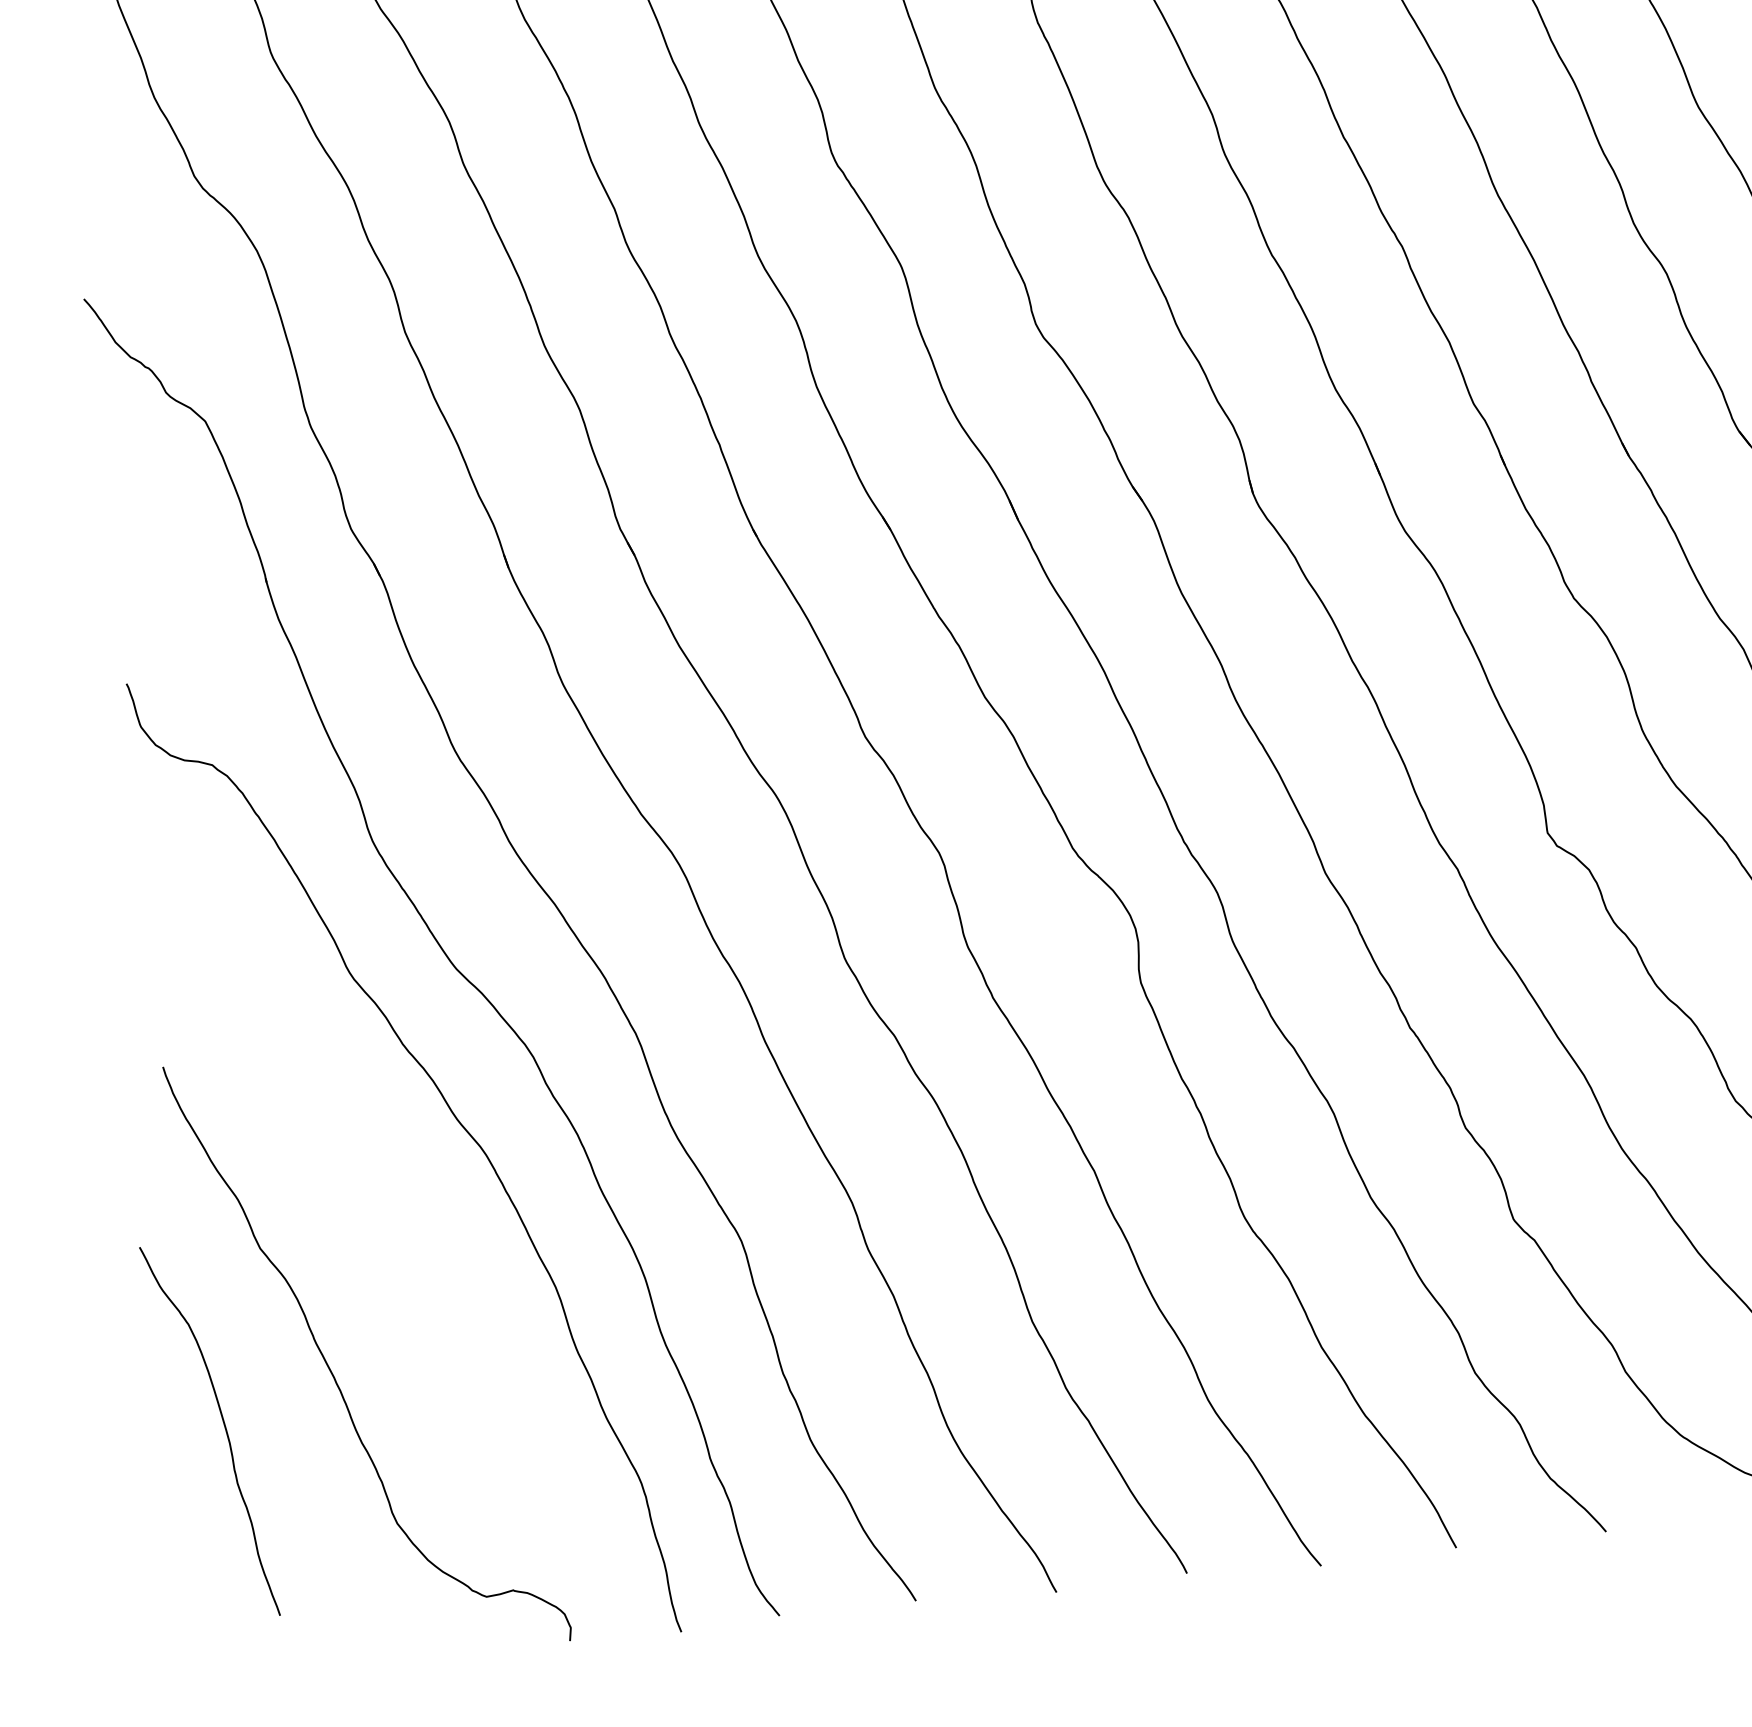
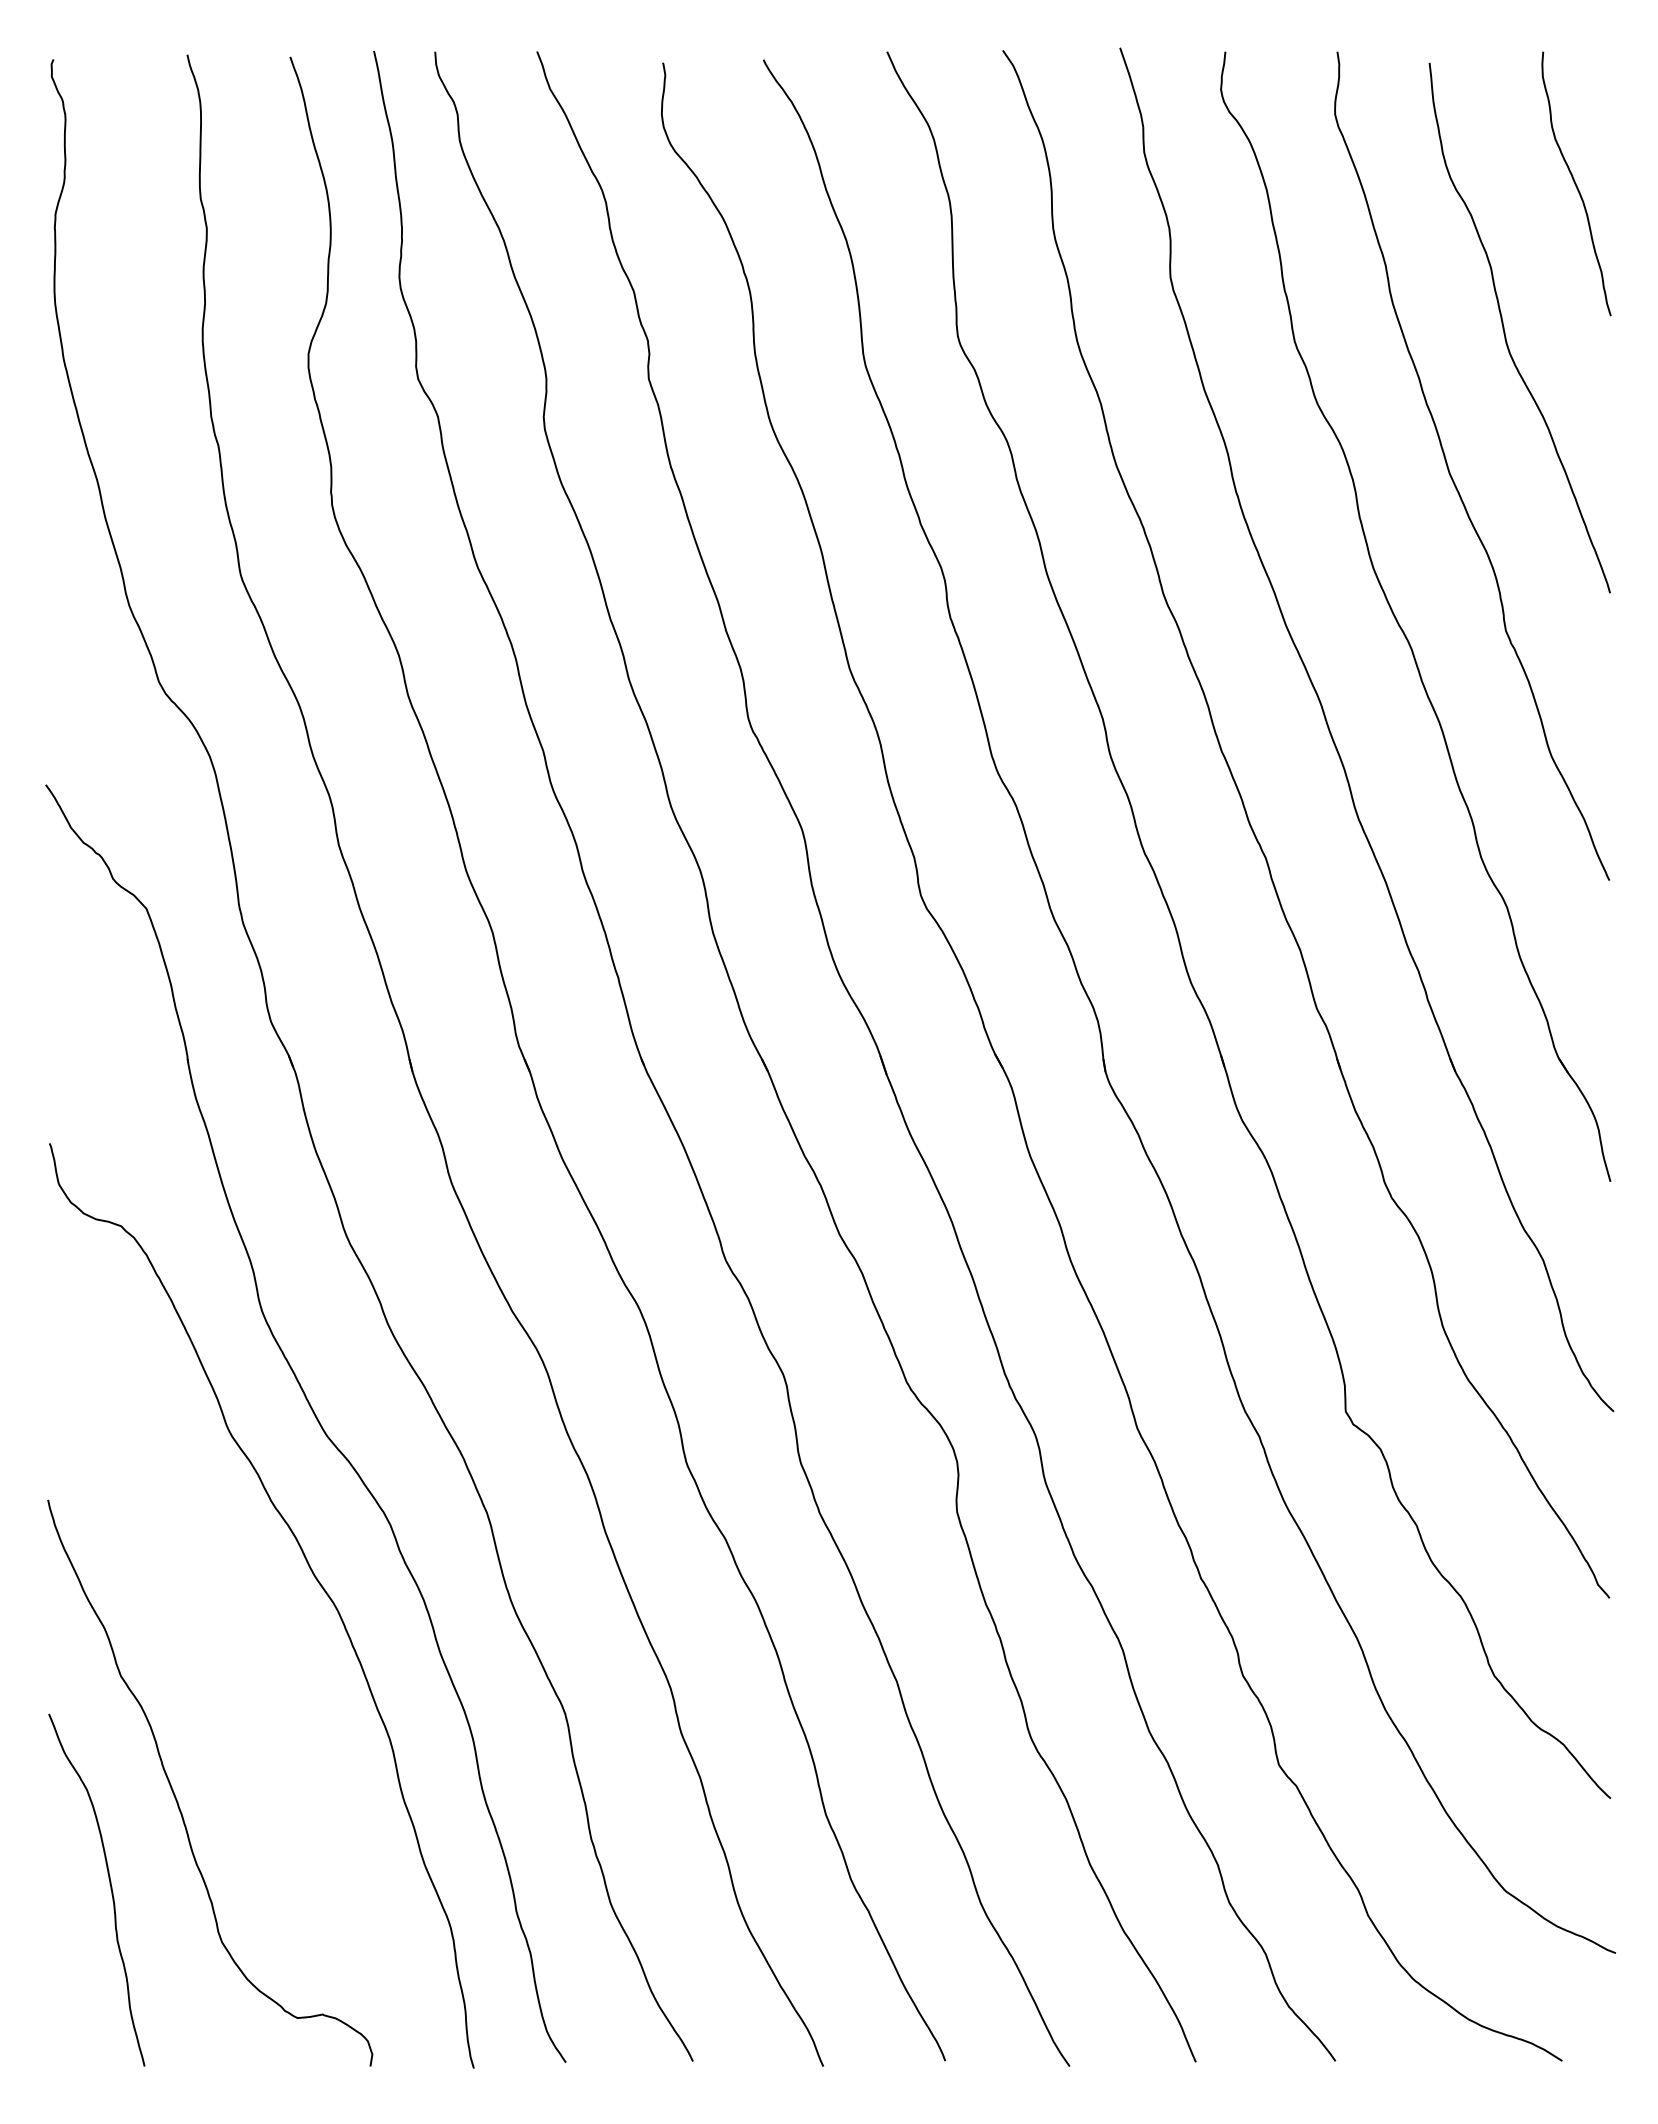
curve: (222, 1423) -> (109, 1884), moved

